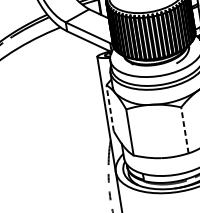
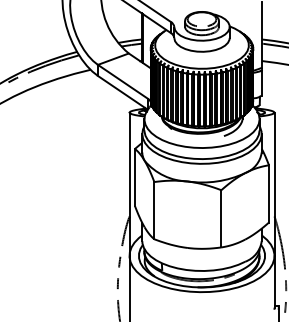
line: (110, 108) -> (135, 177), dashed -> solid
line: (184, 130) -> (221, 218), dashed -> solid

